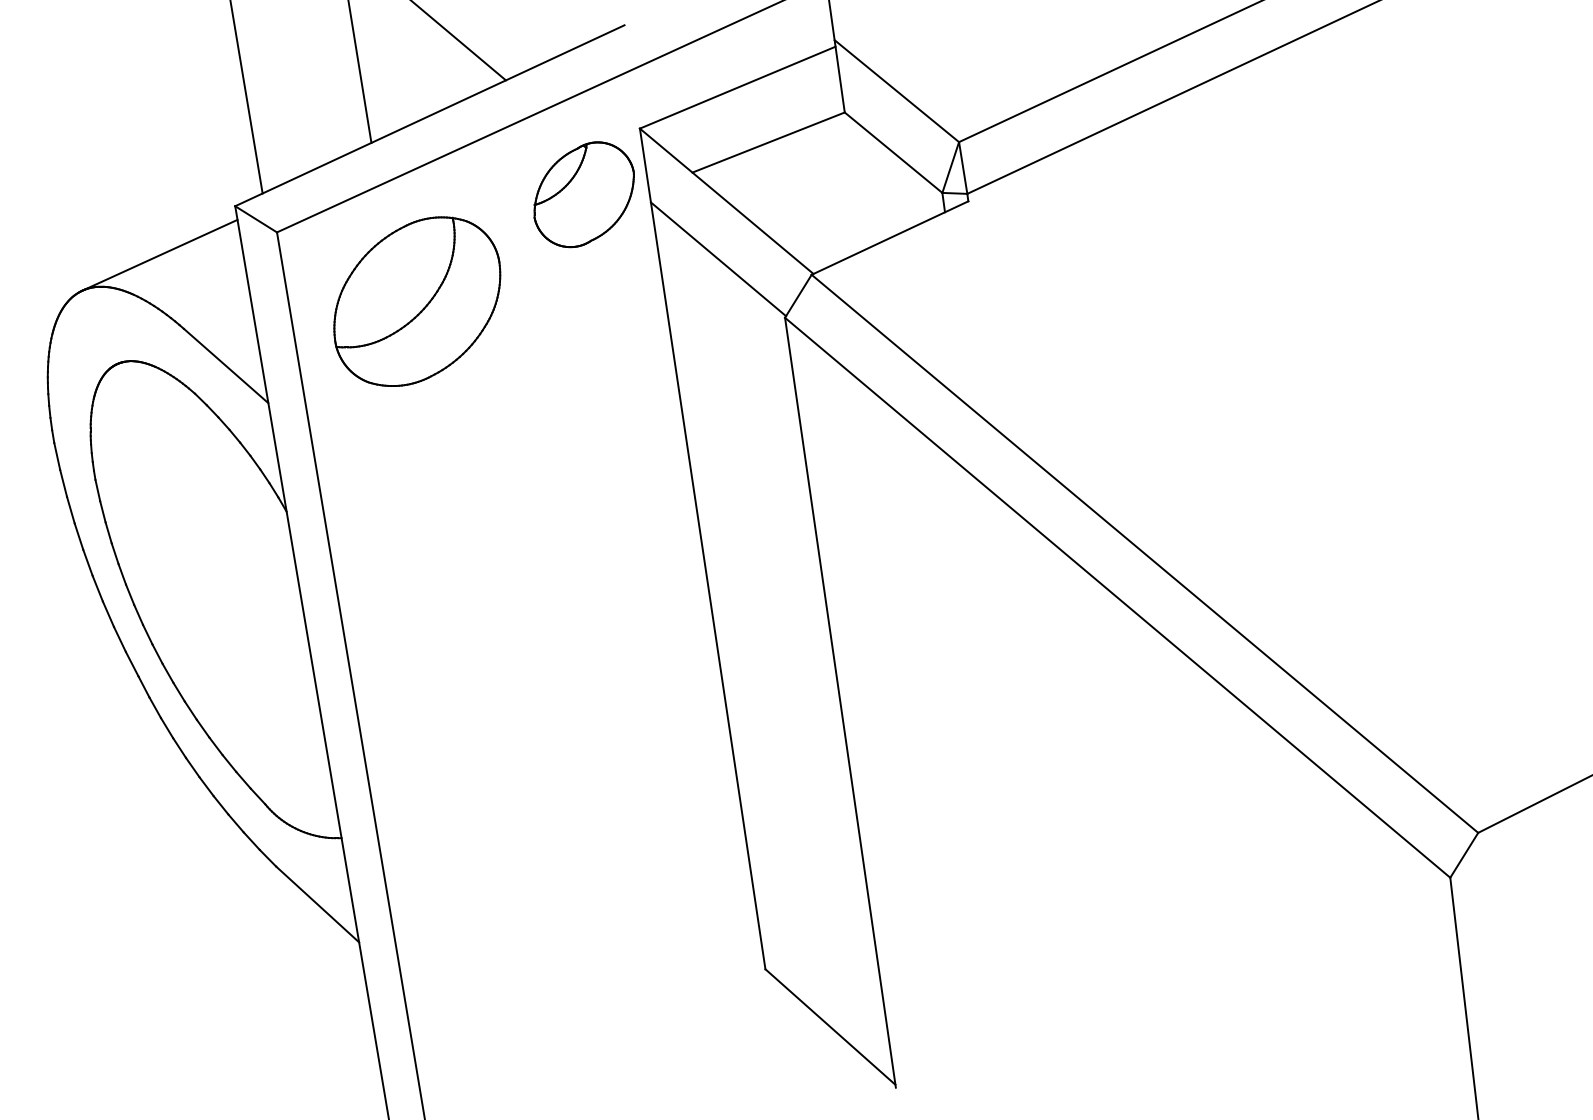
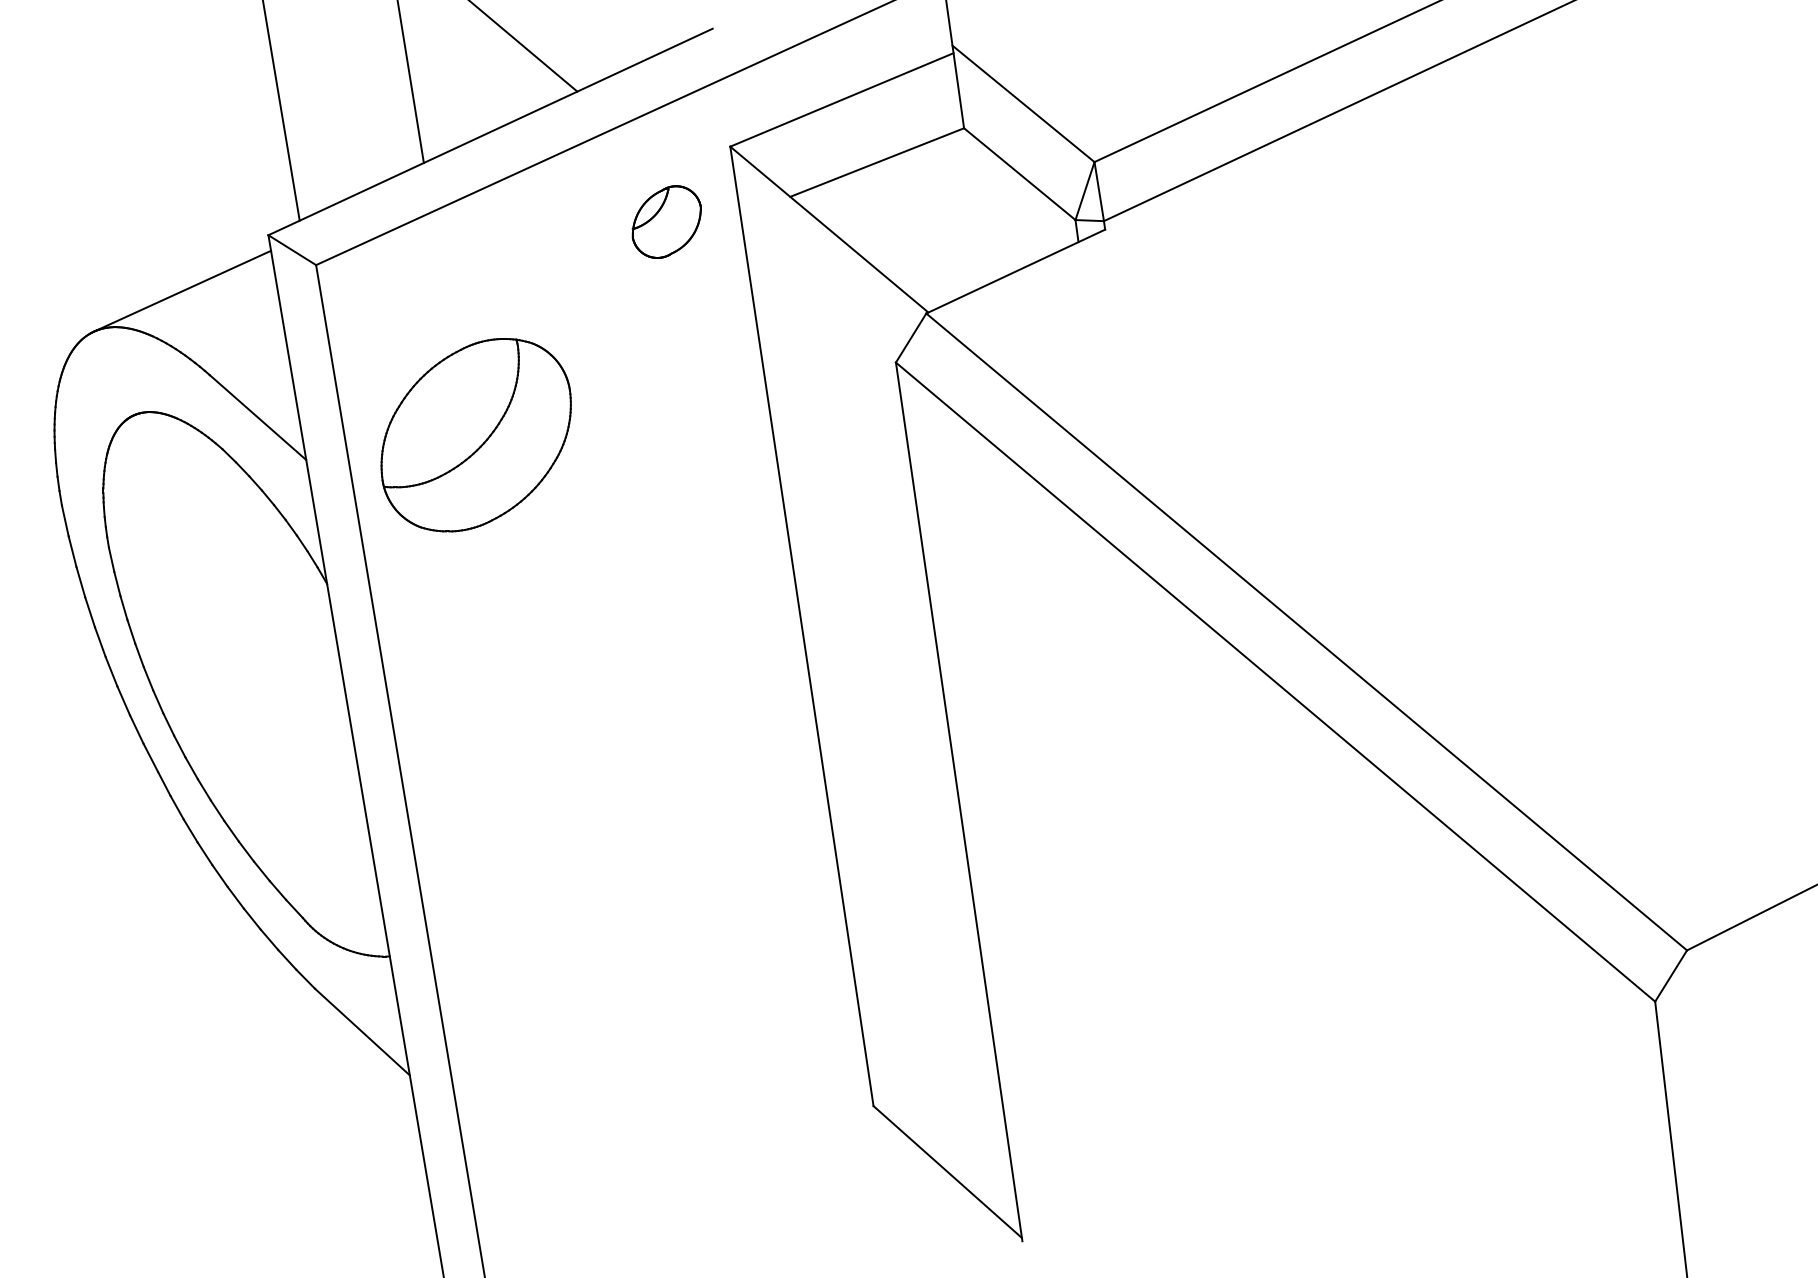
part: (584, 194) -> (666, 221), size x0.6
line: (718, 259) -> (819, 295), removed
part: (416, 301) -> (475, 435), moved

